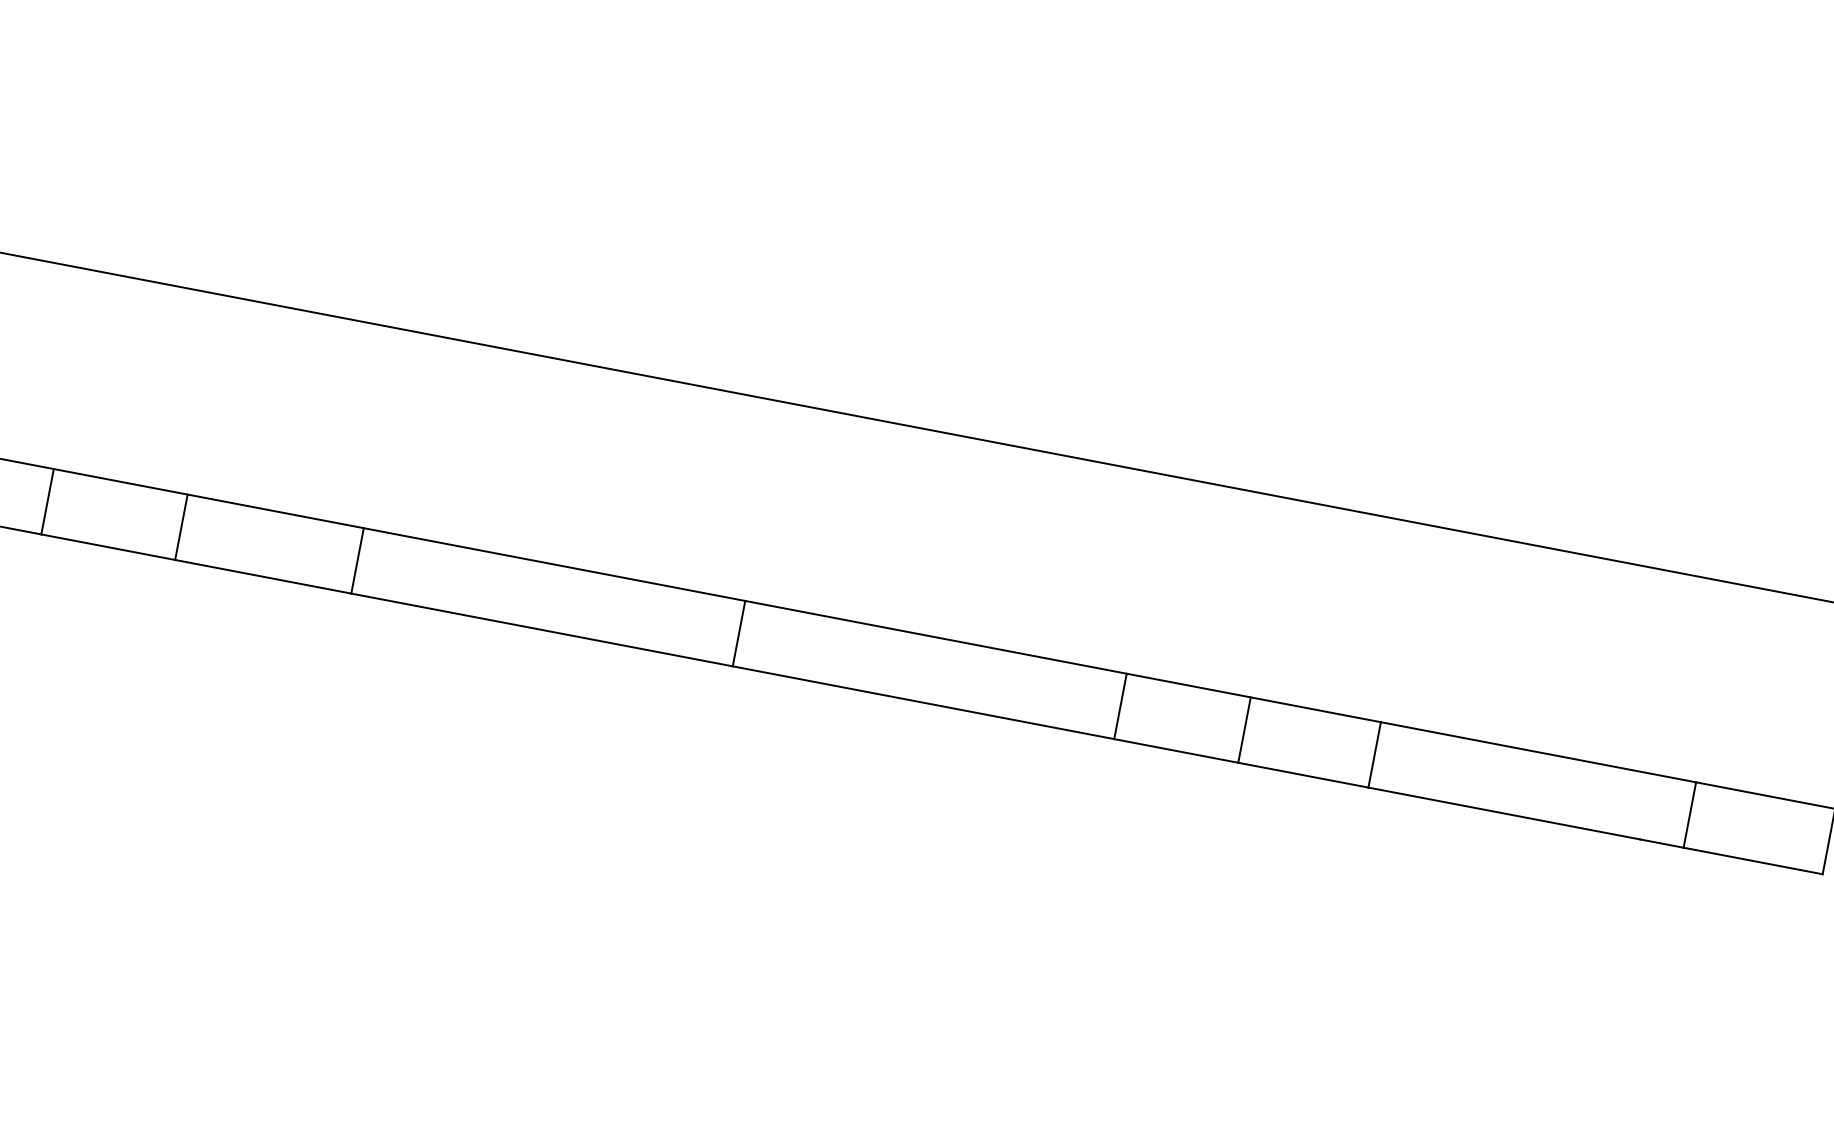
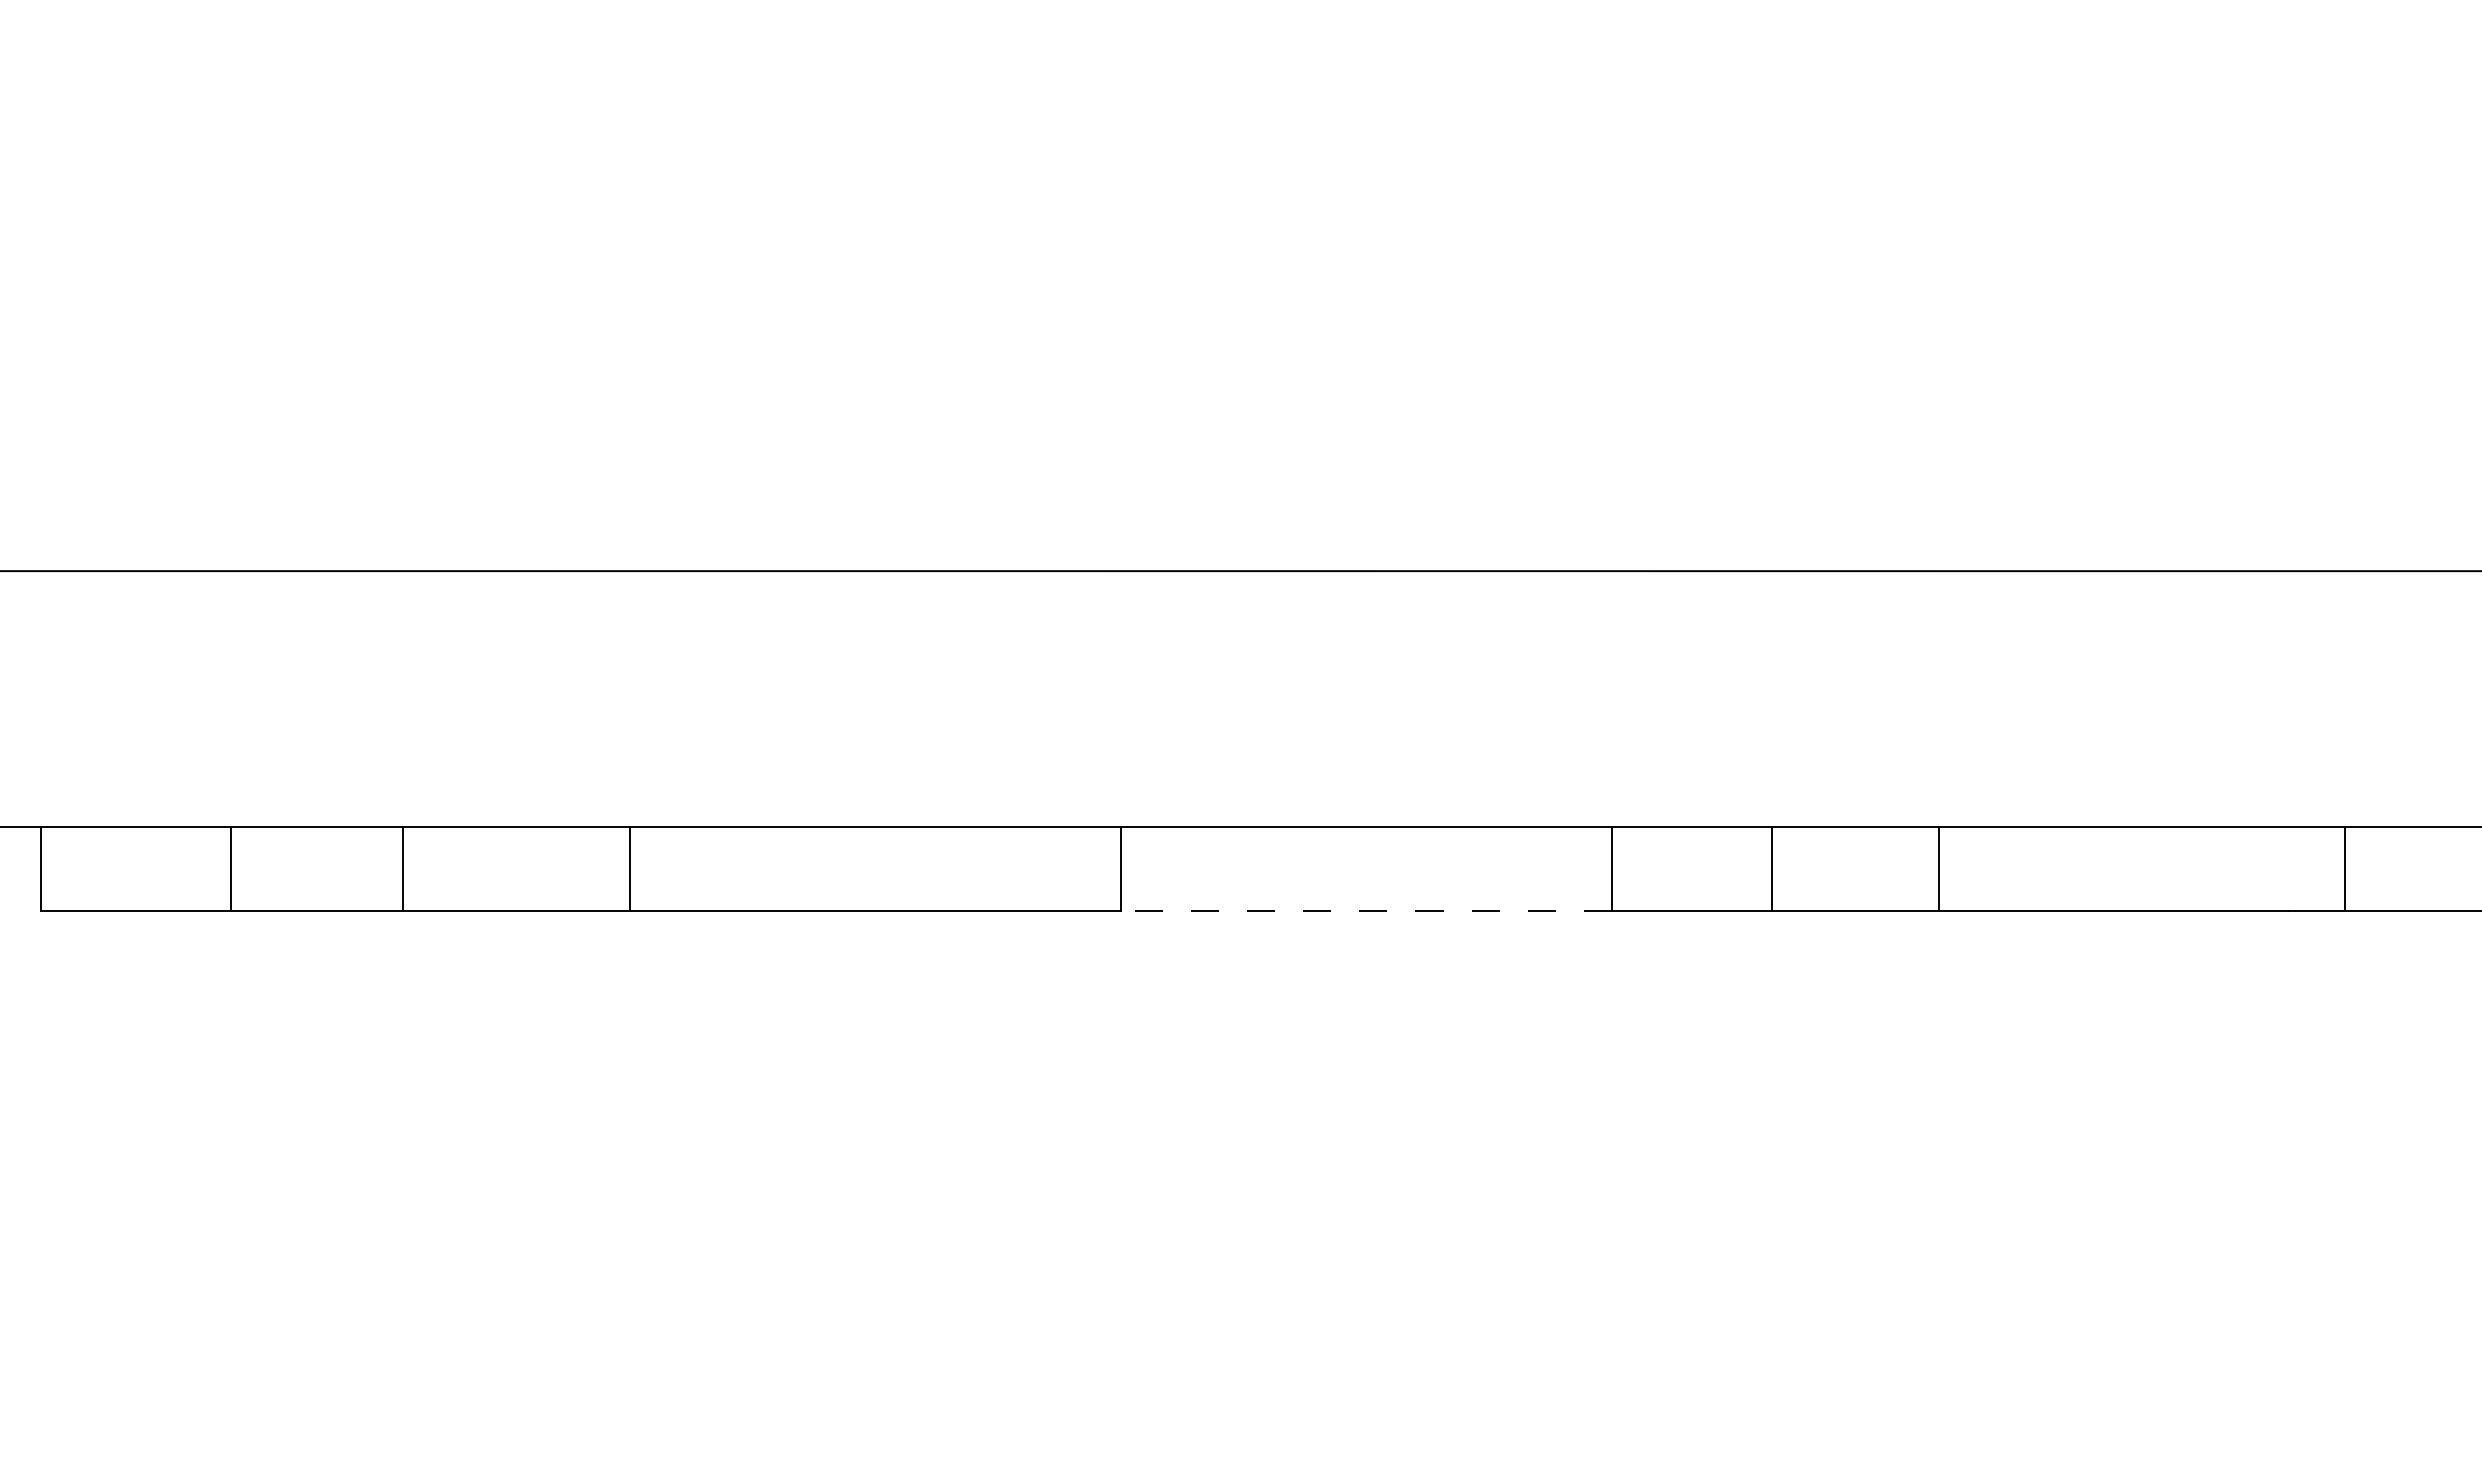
line: (923, 702) -> (1366, 911), solid -> dashed

